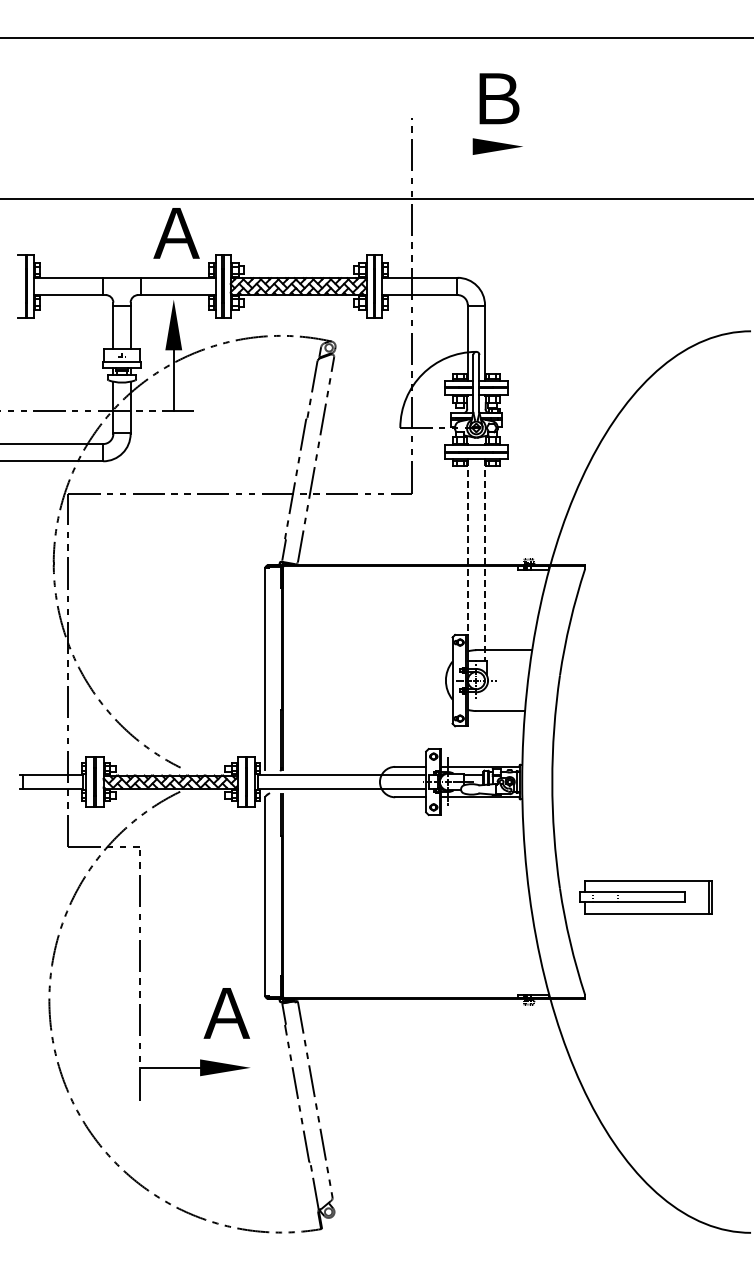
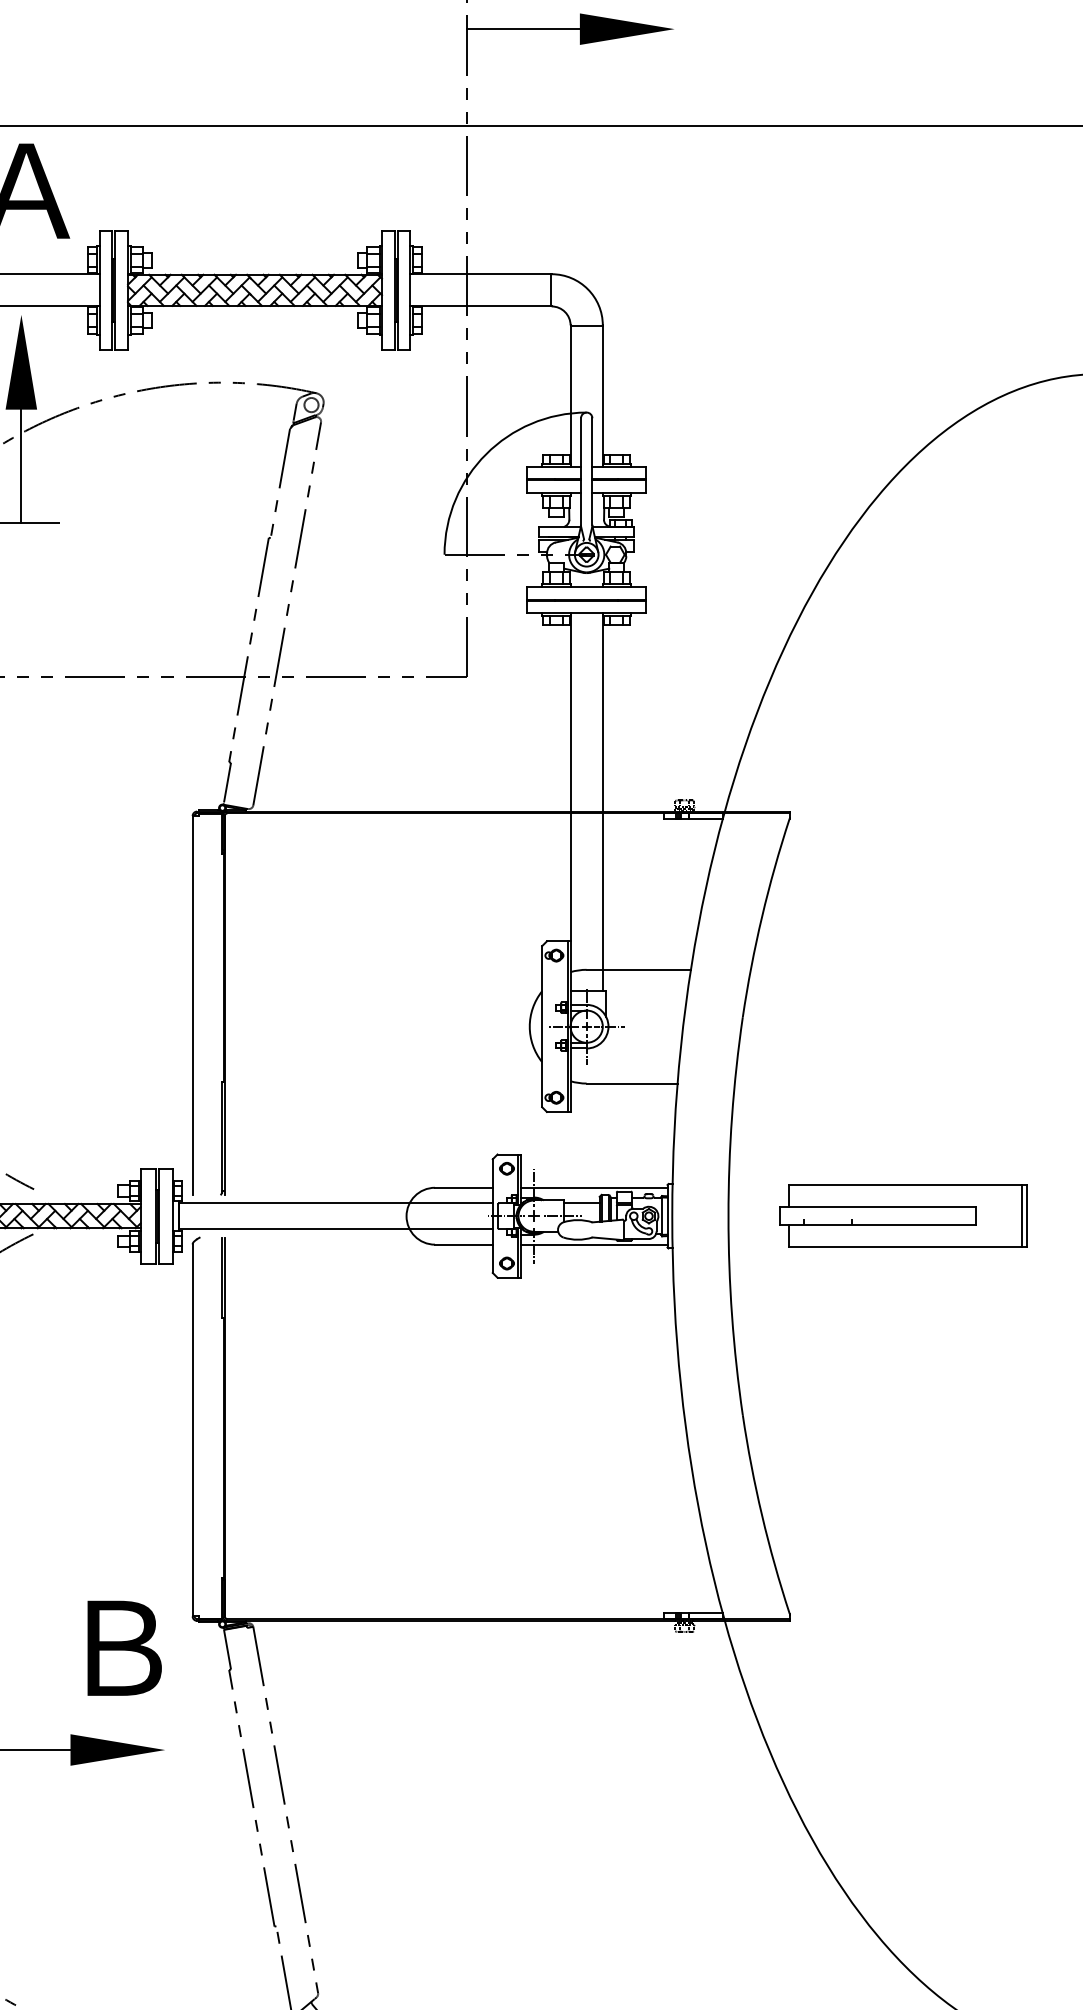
line: (442, 146) -> (523, 28), added
line: (467, 547) -> (570, 778), dashed -> solid
line: (485, 560) -> (603, 802), dashed -> solid
part: (645, 897) -> (902, 1217), moved
text: (226, 1013) -> (119, 1648), Ａ -> Ｂ

